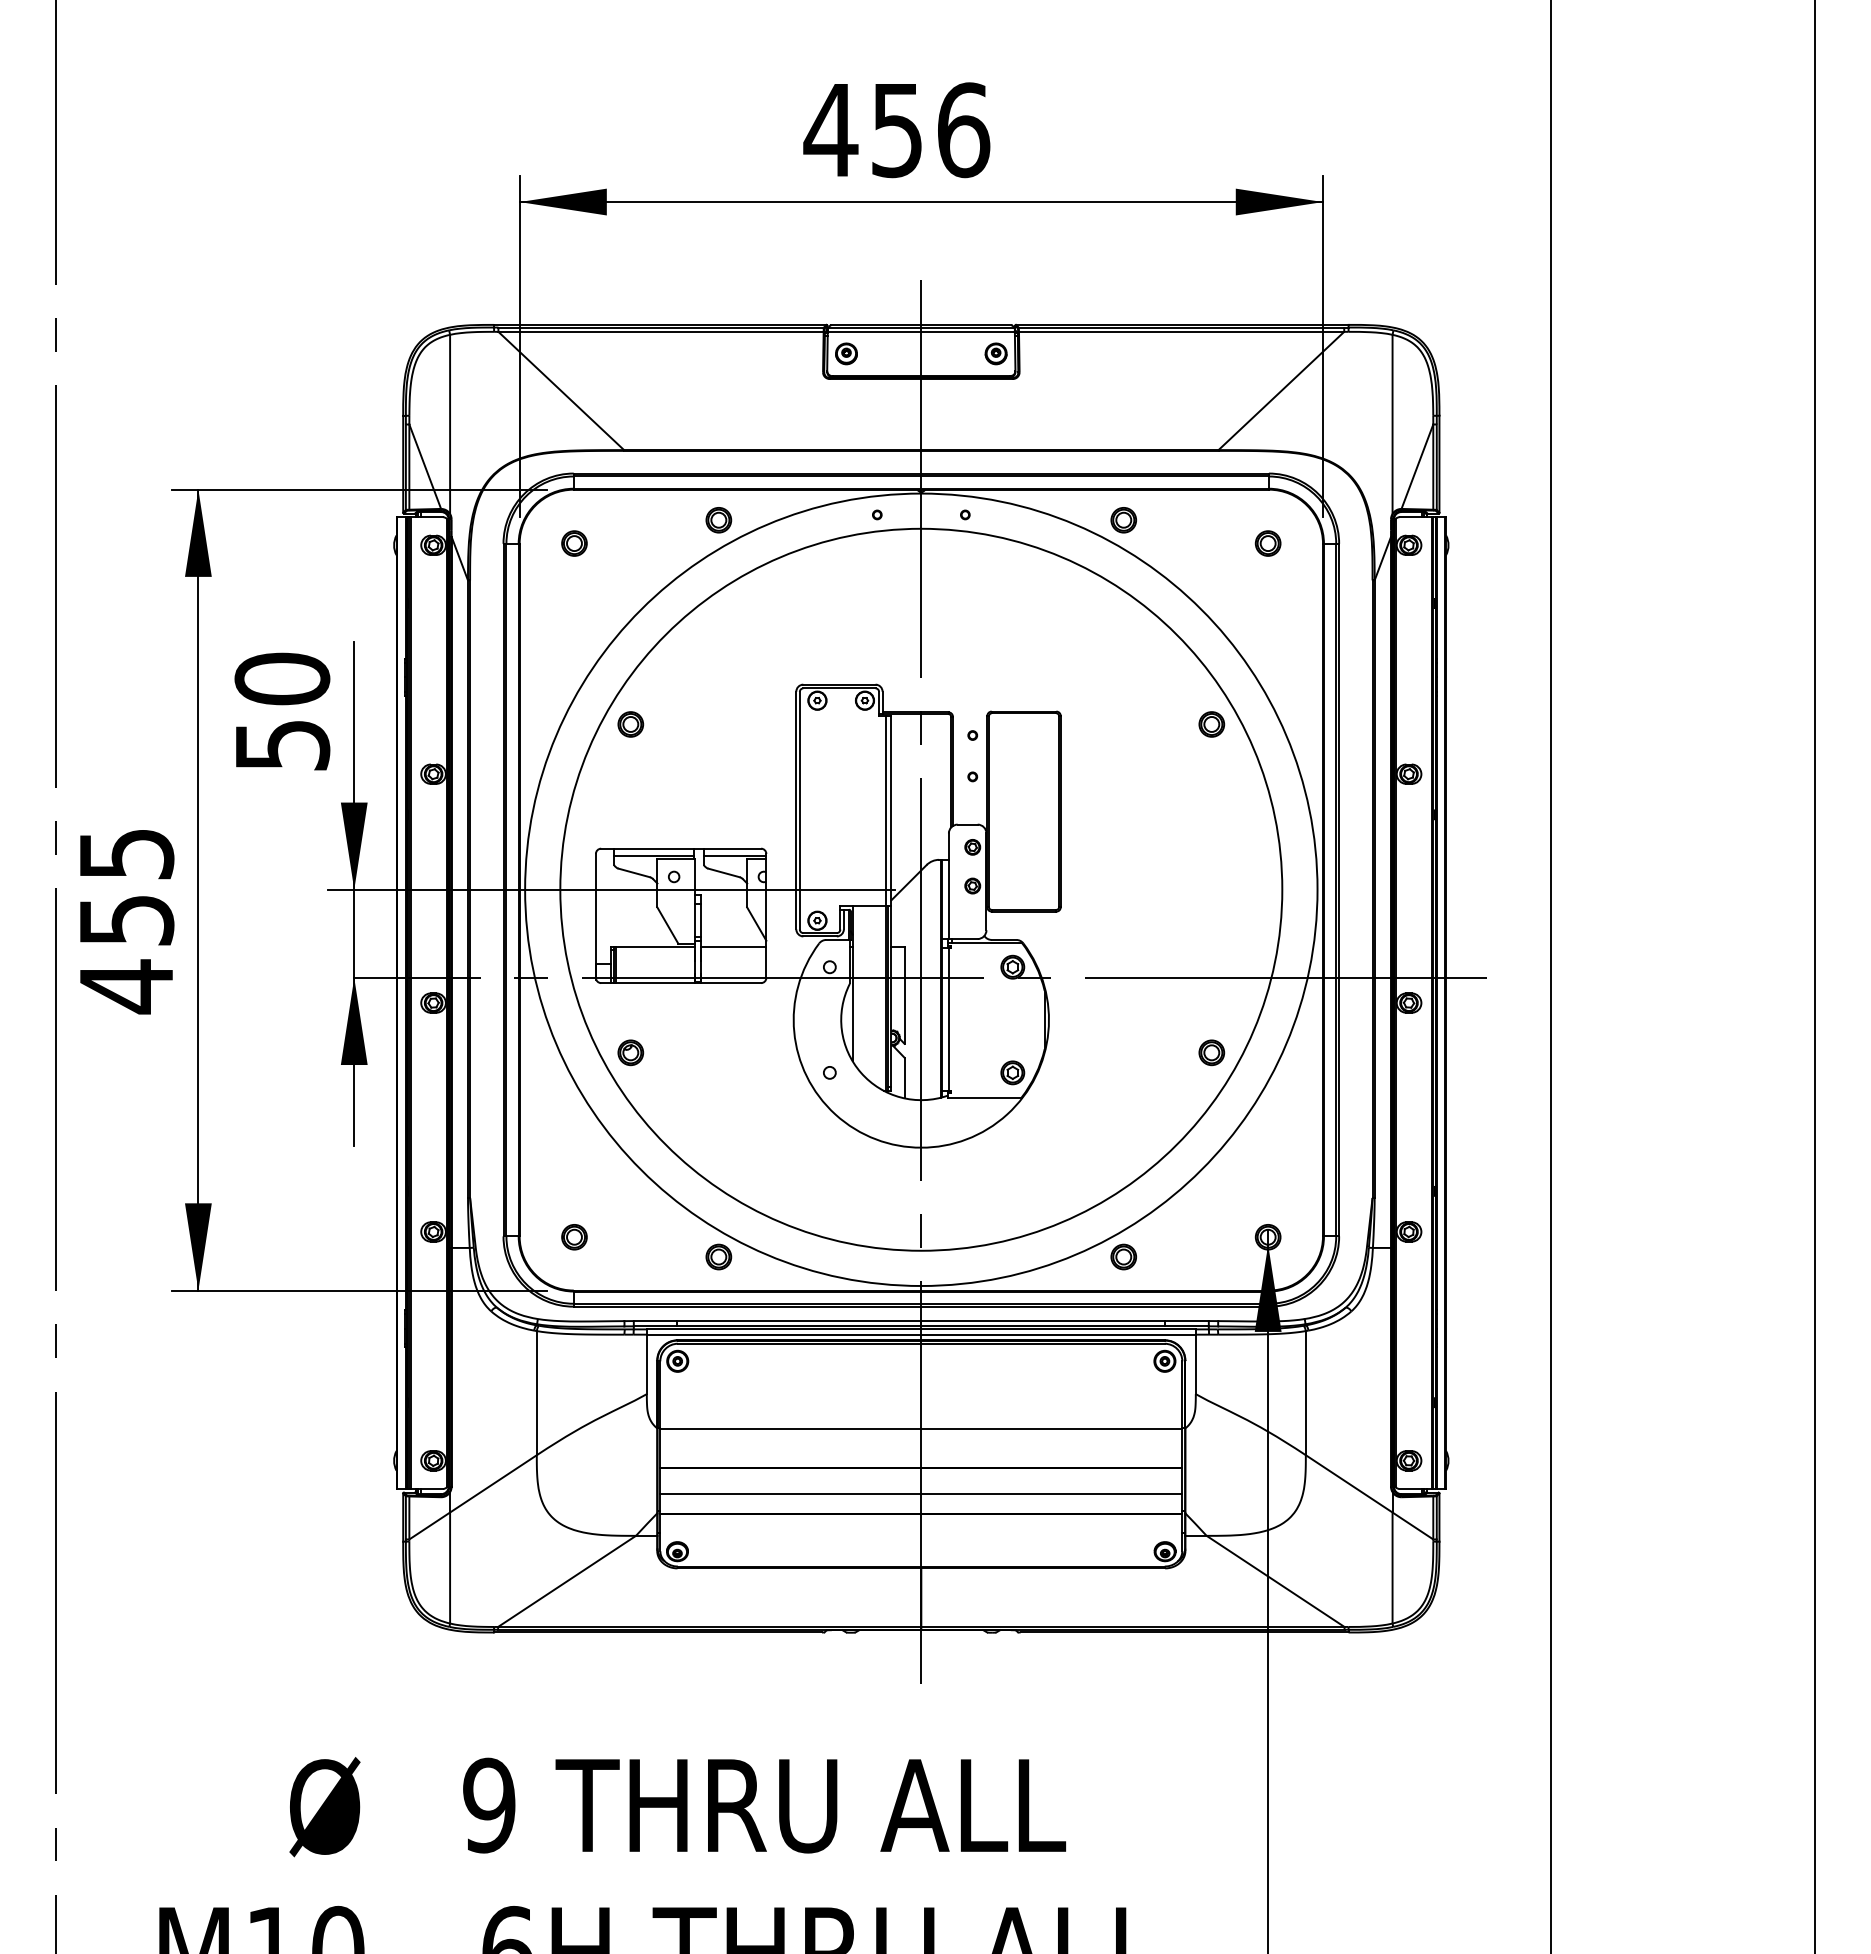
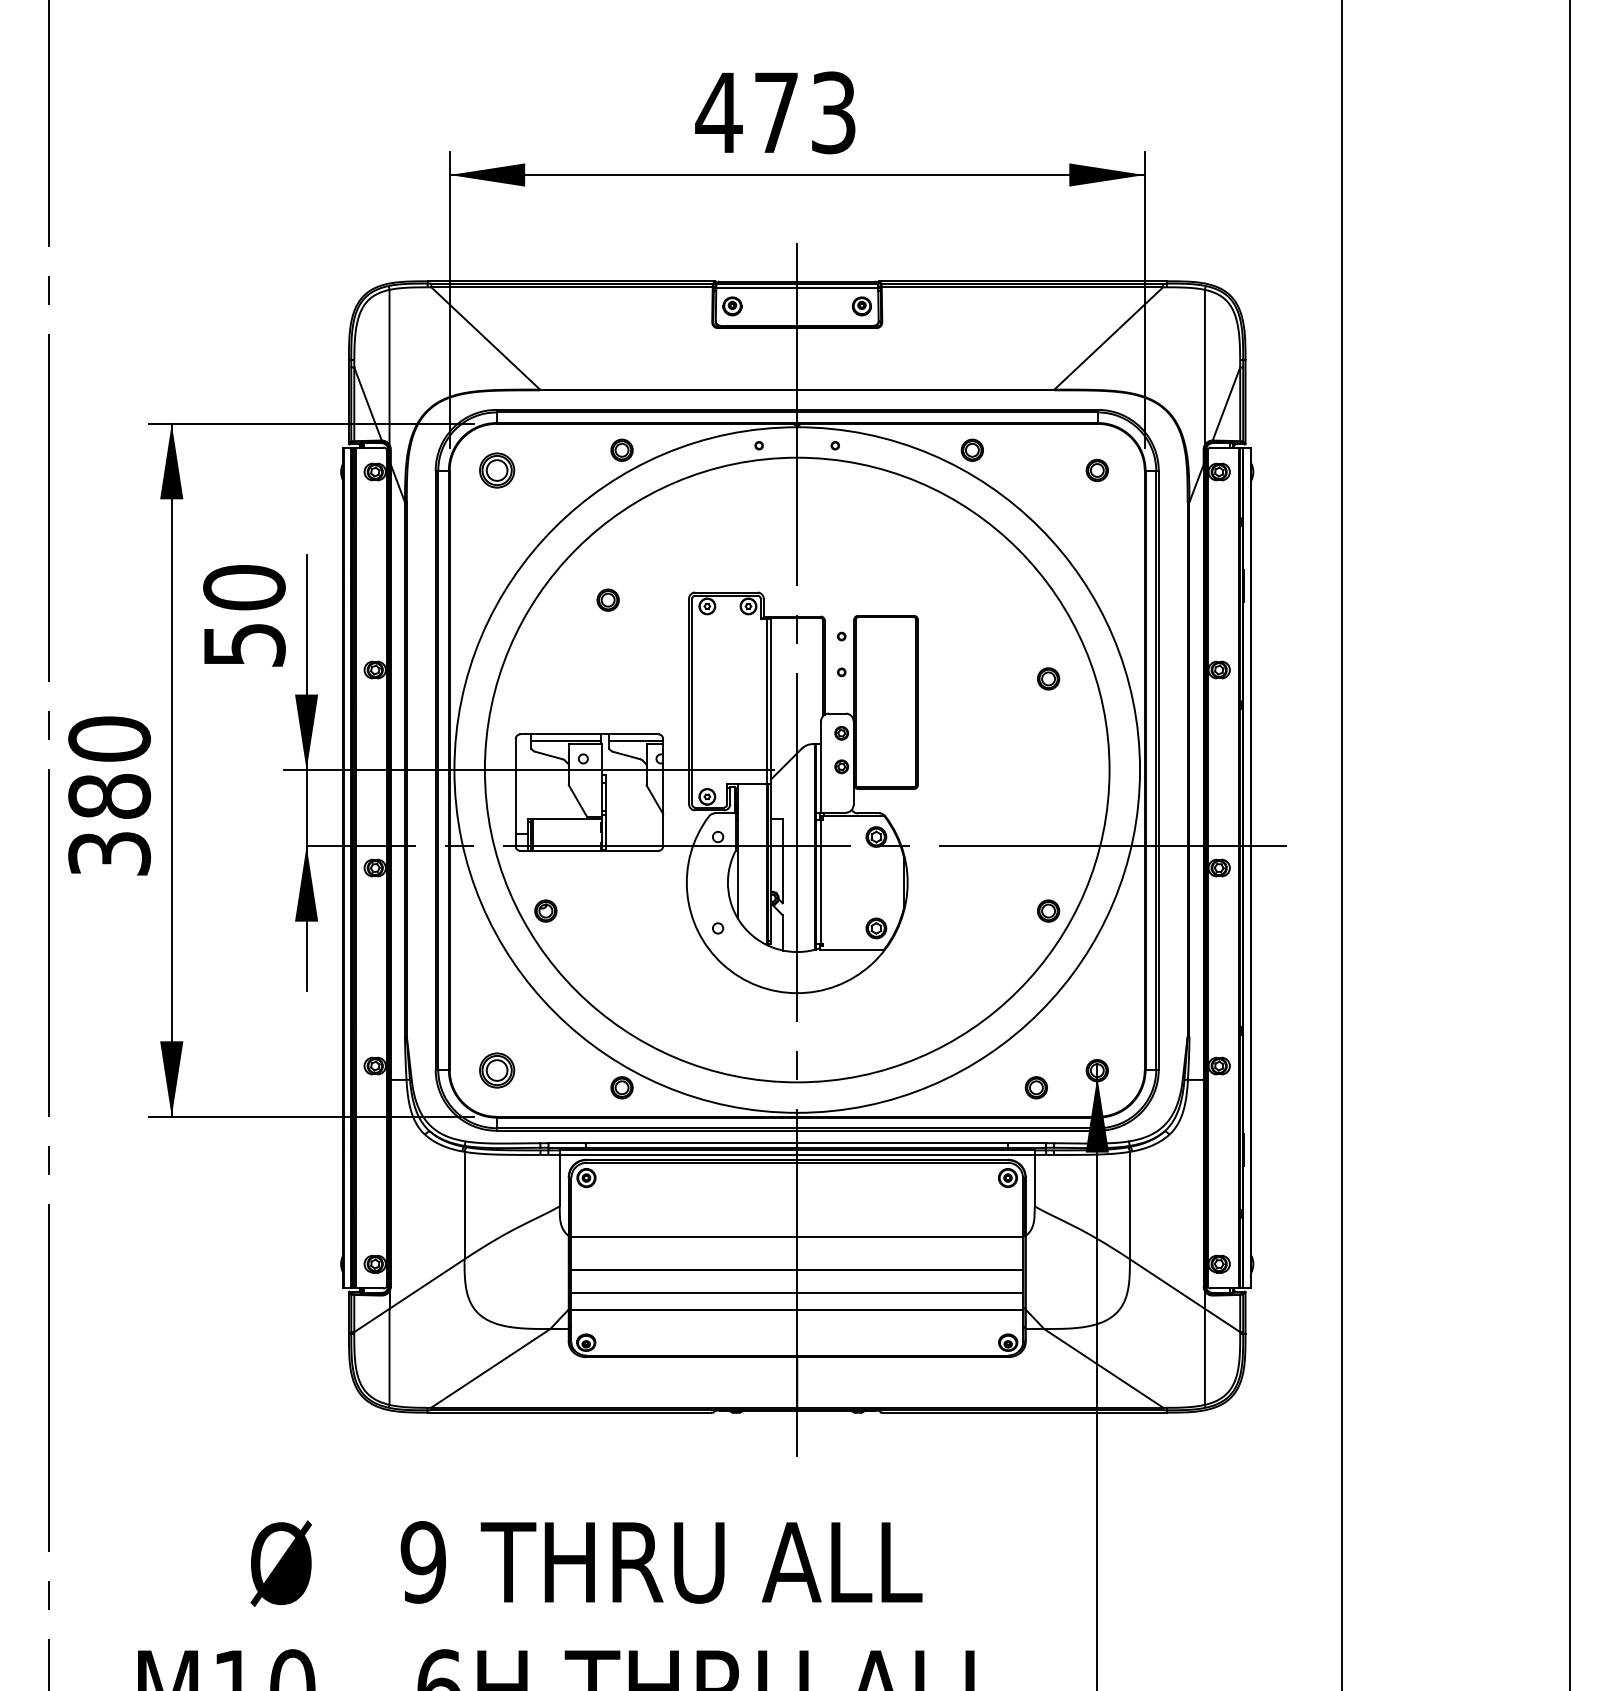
text: (931, 130) -> (806, 113), 456 -> 473
part: (574, 543) -> (497, 470), size x1.6
part: (630, 724) -> (607, 600), moved
part: (1211, 724) -> (1048, 678), moved
text: (126, 920) -> (109, 796), 455 -> 380
line: (733, 946) -> (634, 819), removed
part: (574, 1237) -> (497, 1070), size x1.6
part: (1123, 1256) -> (1036, 1087), moved

